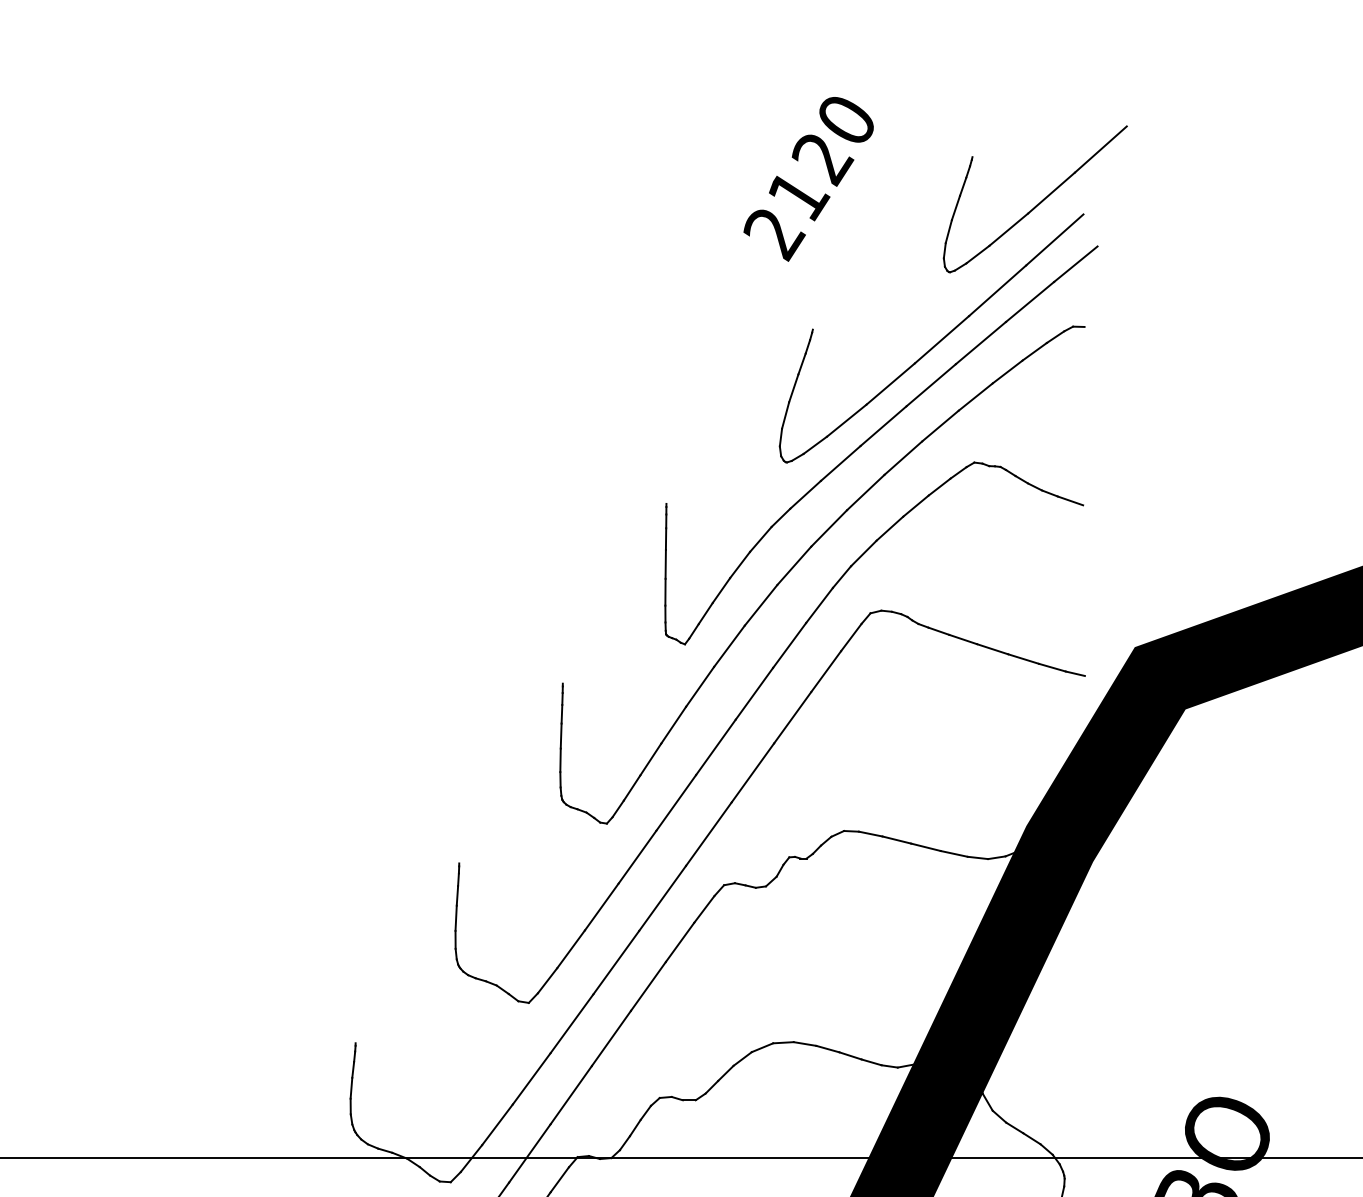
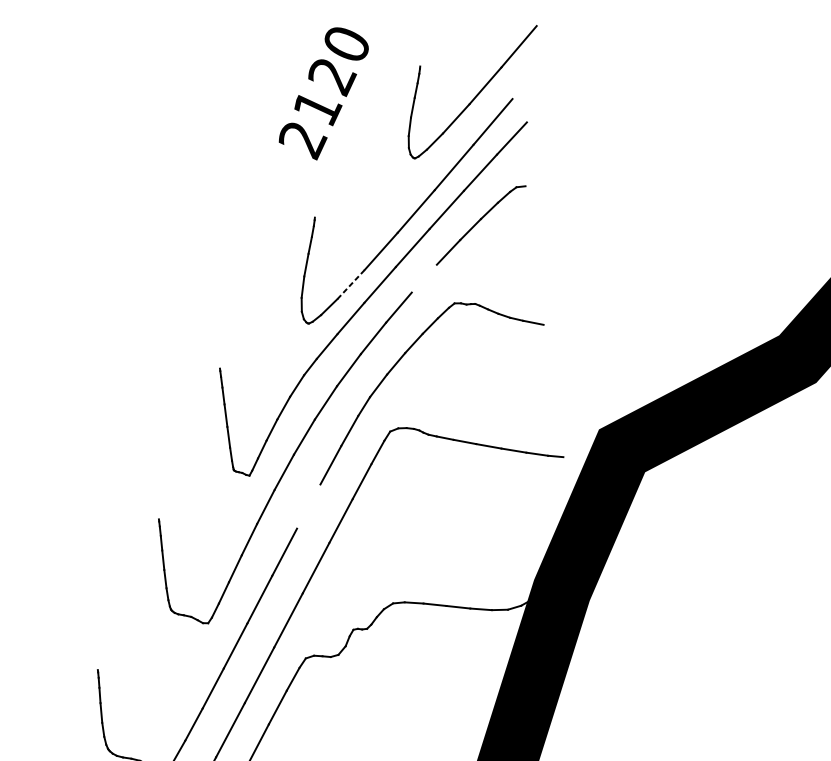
text: (808, 179) -> (323, 94), moved
line: (847, 420) -> (351, 284), solid -> dashed
line: (940, 425) -> (424, 278), removed
line: (754, 693) -> (308, 506), removed

